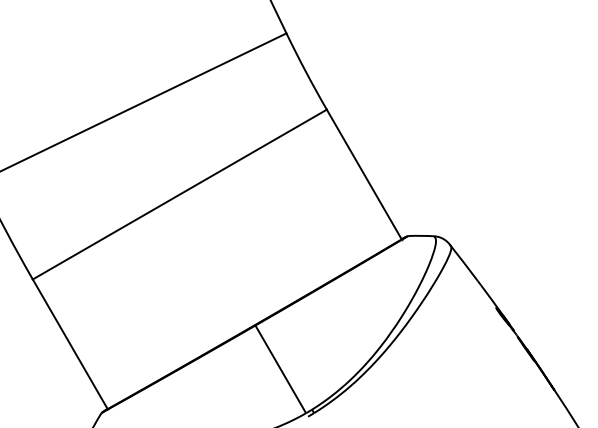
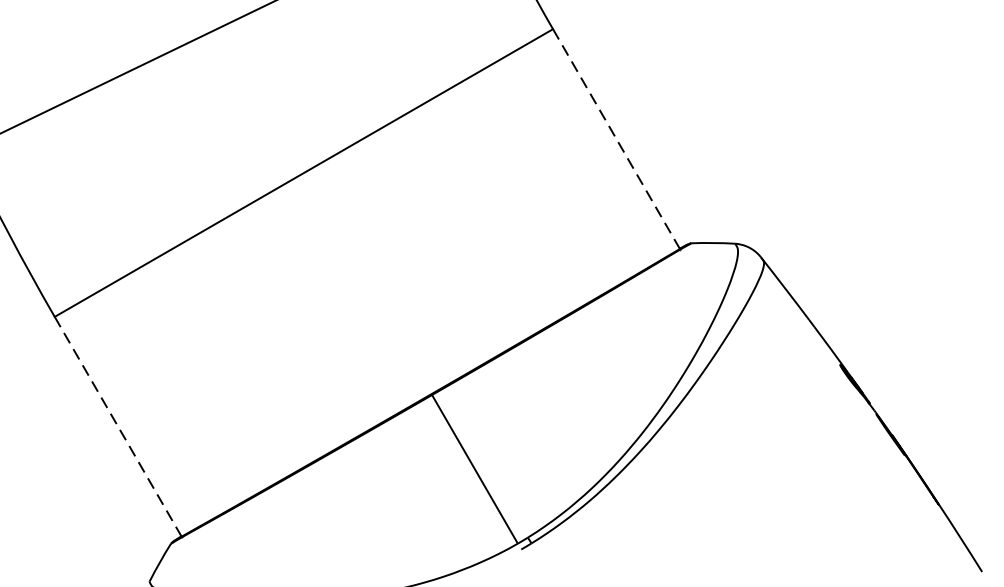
line: (364, 174) -> (616, 139), solid -> dashed
line: (70, 344) -> (118, 427), solid -> dashed

